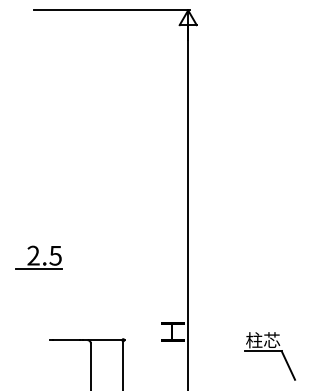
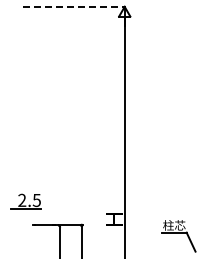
line: (112, 9) -> (74, 6), solid -> dashed
part: (38, 257) -> (25, 201), moved

